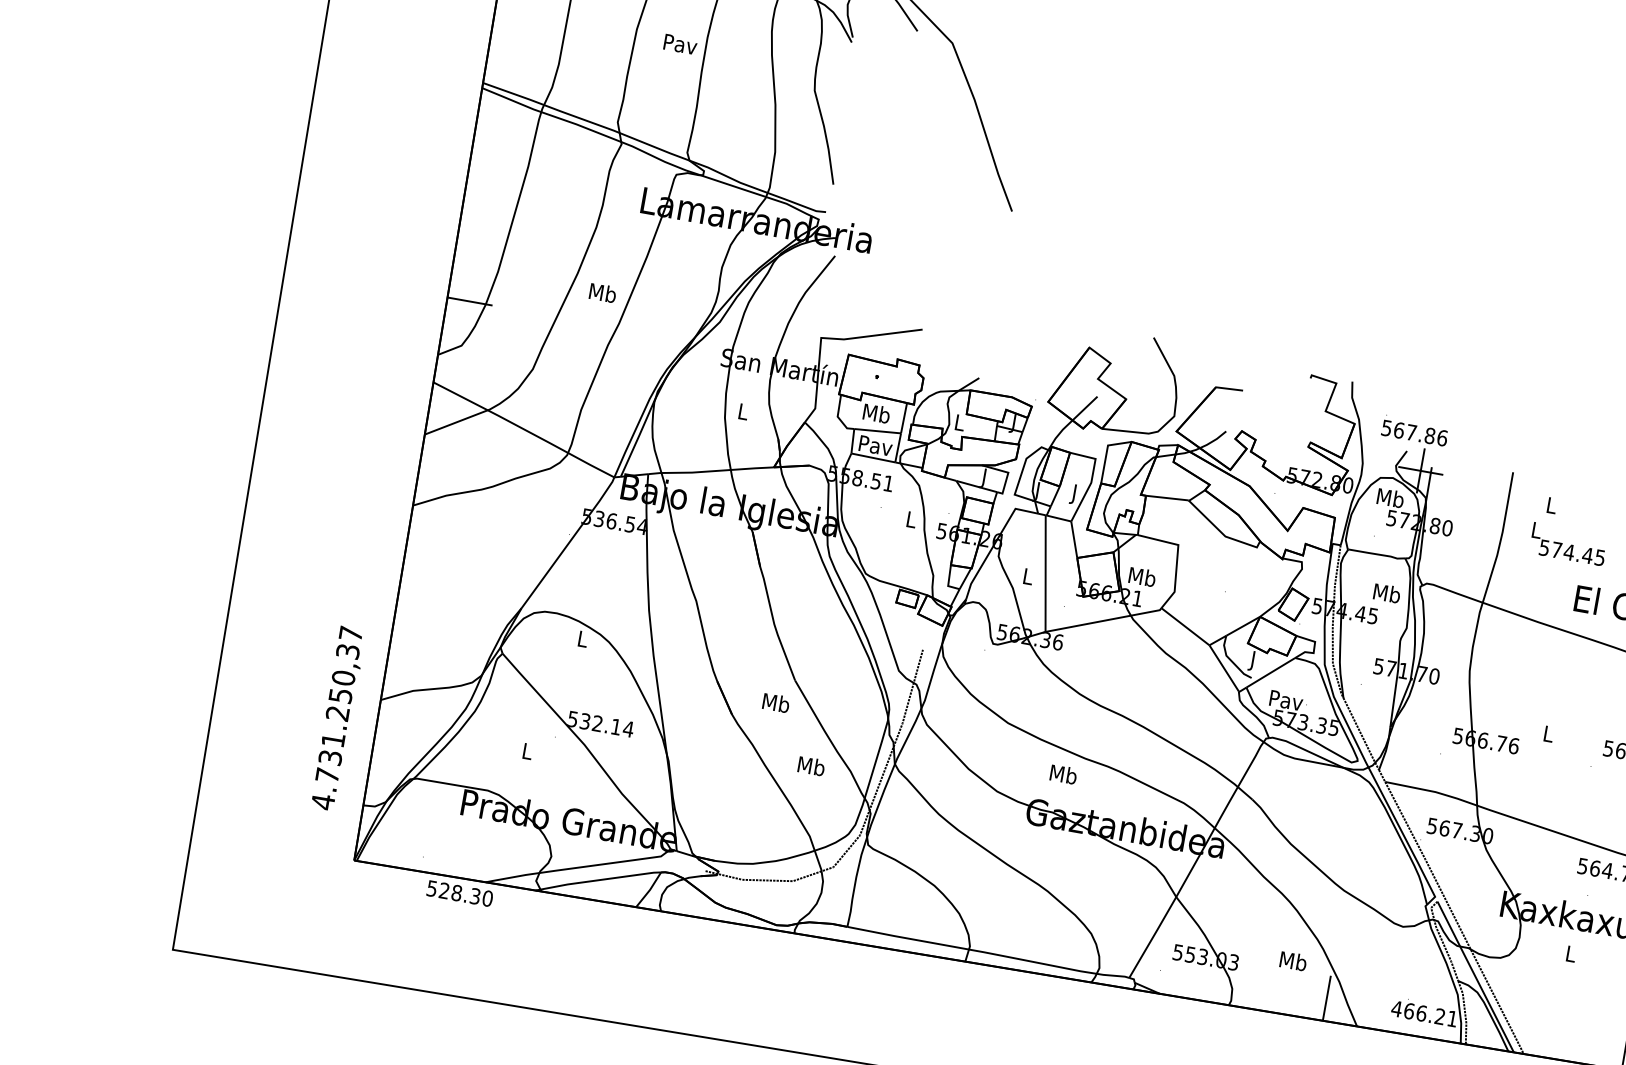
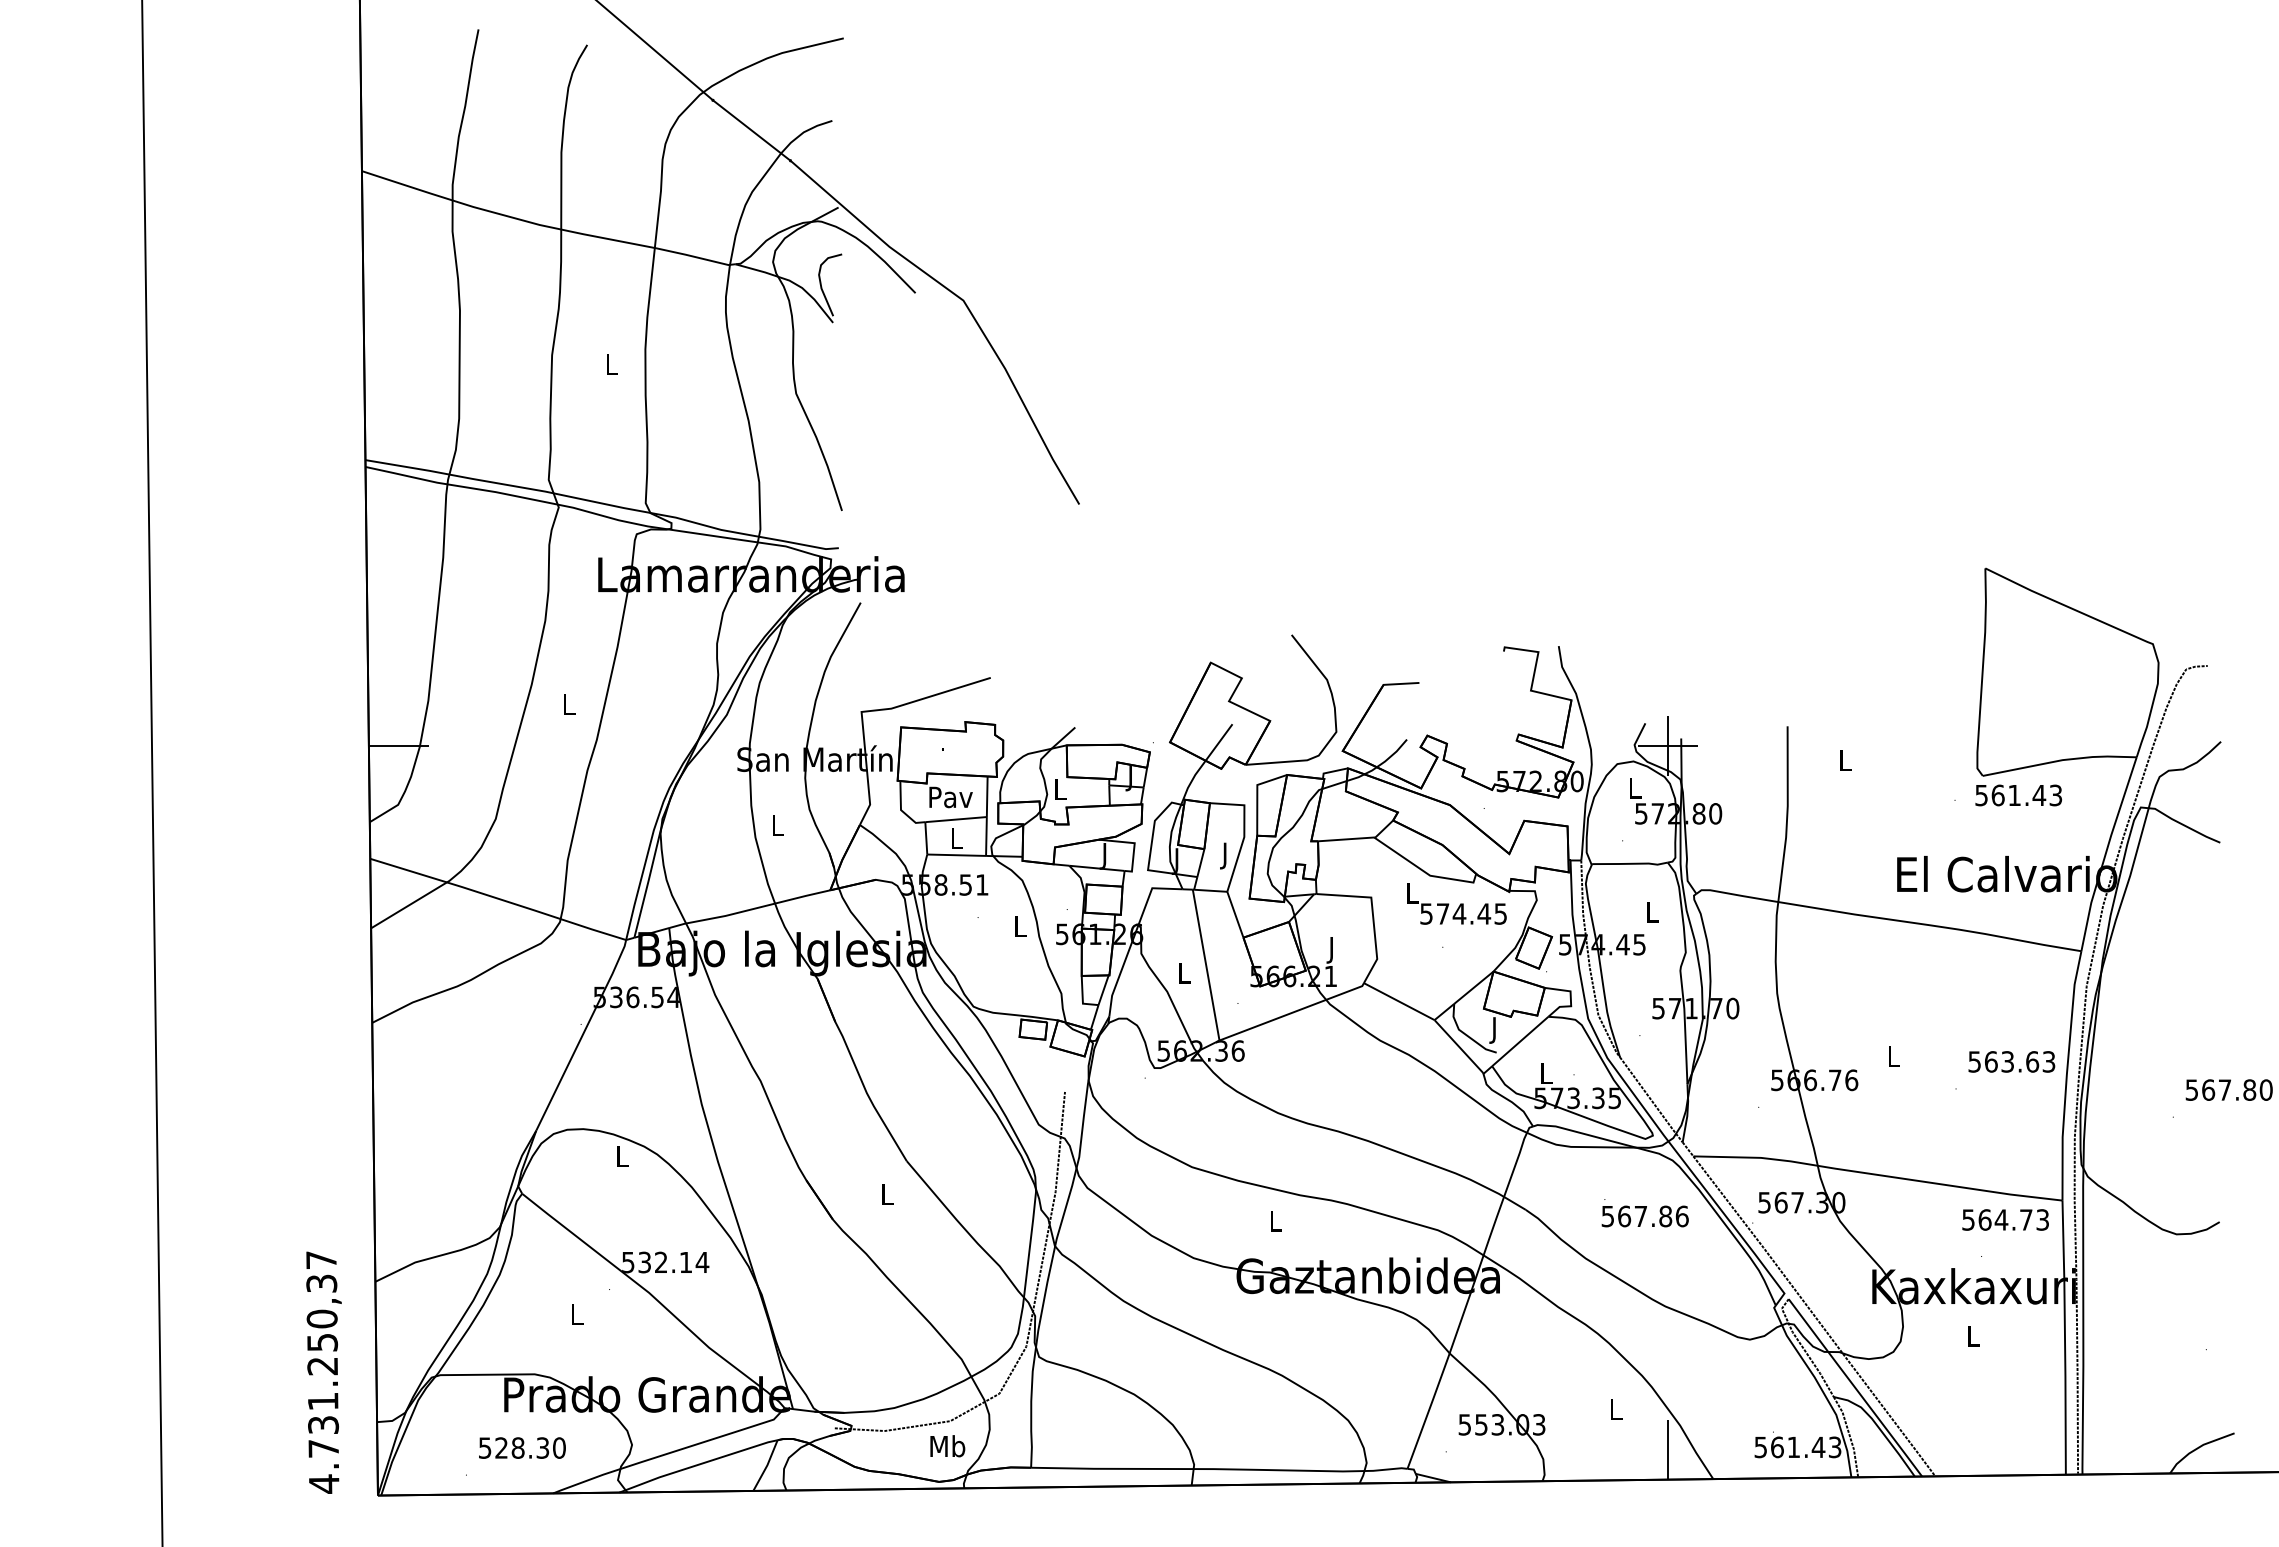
text: (680, 44) -> (611, 364), Pav -> L
text: (602, 293) -> (568, 704), Mb -> L
text: (876, 413) -> (950, 797), Mb -> Pav
text: (1414, 430) -> (1644, 1213), moved
text: (875, 445) -> (956, 838), Pav -> L
text: (1390, 497) -> (1634, 787), Mb -> L
text: (1568, 544) -> (1456, 903), moved
text: (1141, 578) -> (1331, 949), Mb -> J
text: (1387, 593) -> (1652, 911), Mb -> L
text: (1286, 700) -> (1546, 1073), Pav -> L
text: (776, 702) -> (887, 1194), Mb -> L
text: (337, 718) -> (323, 1372), moved
text: (811, 766) -> (947, 1446), moved
text: (1063, 774) -> (1275, 1220), Mb -> L
text: (460, 893) -> (522, 1447), moved
text: (1293, 961) -> (1615, 1409), Mb -> L
text: (1424, 1013) -> (1797, 1447), 466.21 -> 561.43

